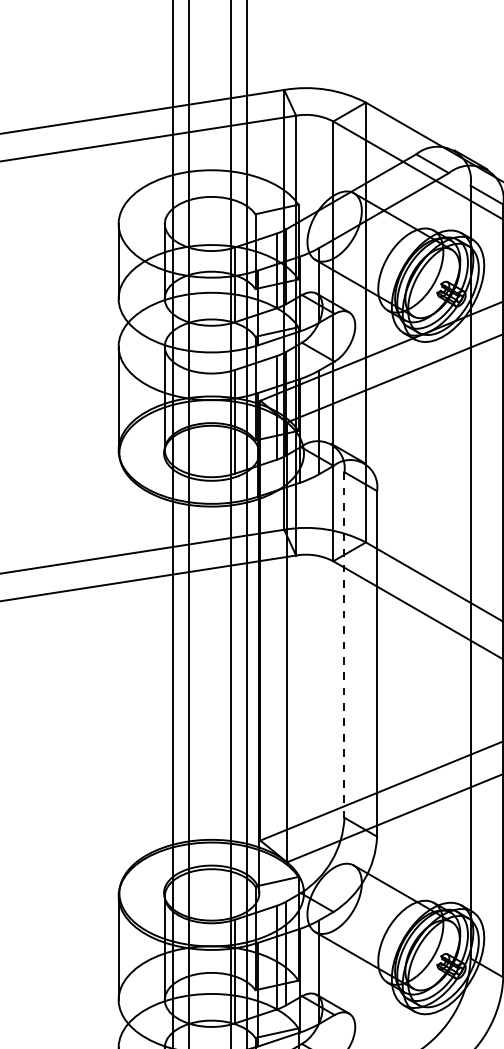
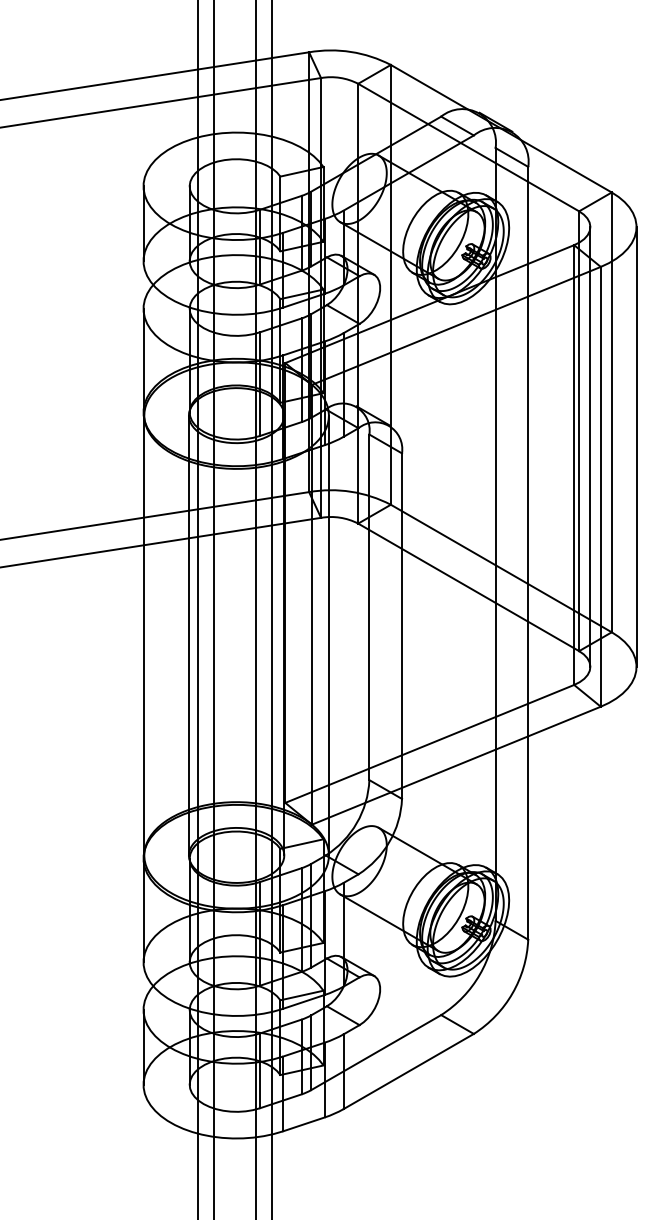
line: (344, 645) -> (369, 607), dashed -> solid
line: (119, 673) -> (144, 635), added
line: (163, 673) -> (188, 635), added
line: (303, 673) -> (328, 635), added

